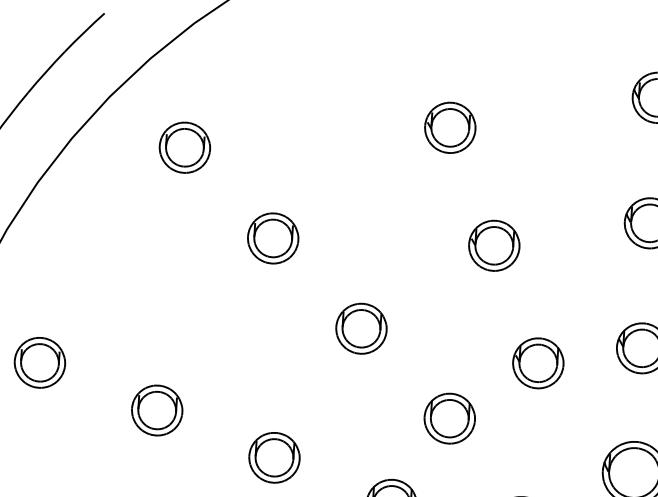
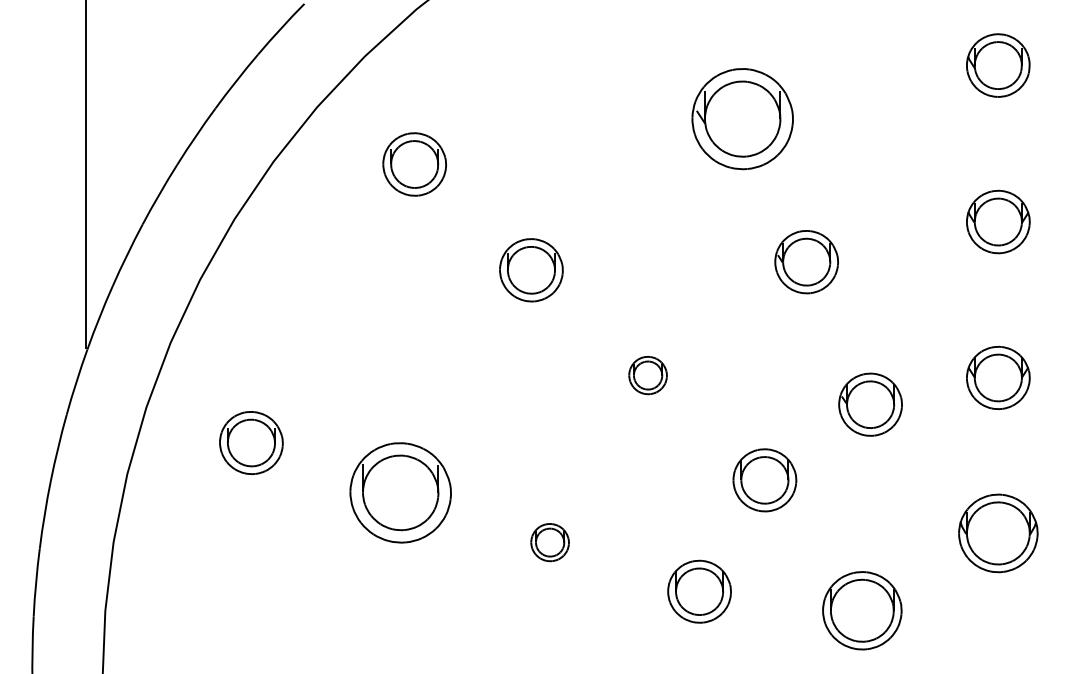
part: (450, 127) -> (742, 118), size x1.6
part: (360, 328) -> (647, 375), size x0.6
part: (156, 410) -> (400, 493), size x1.6
part: (273, 457) -> (549, 542), size x0.6

